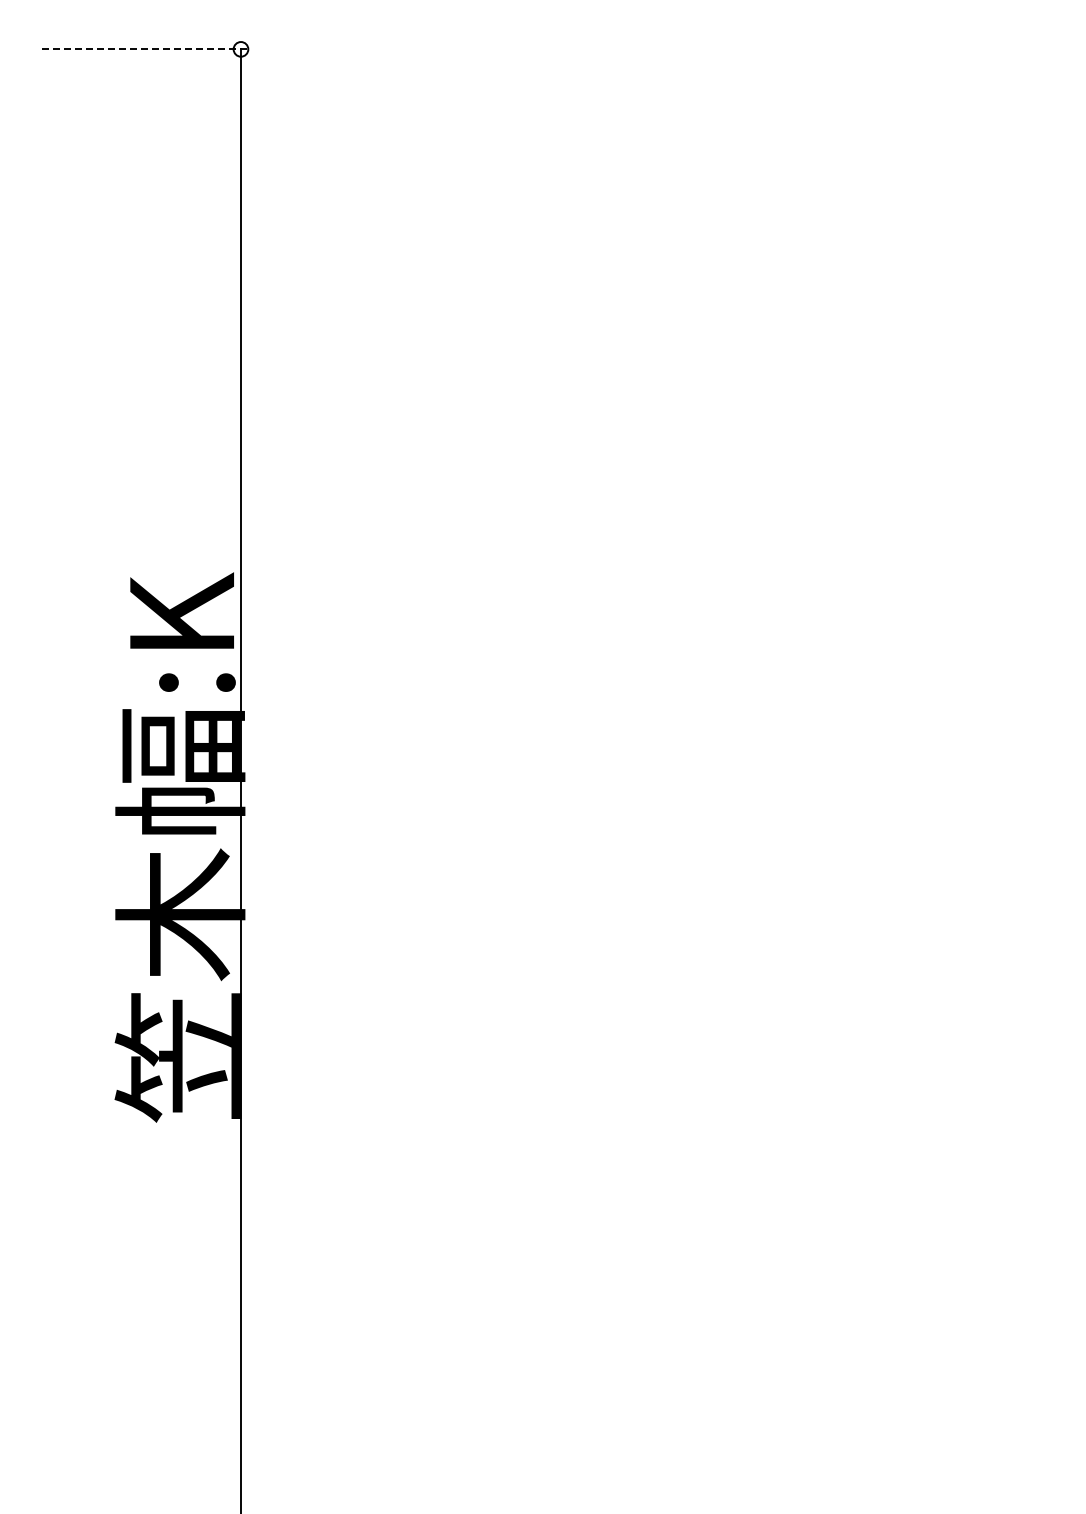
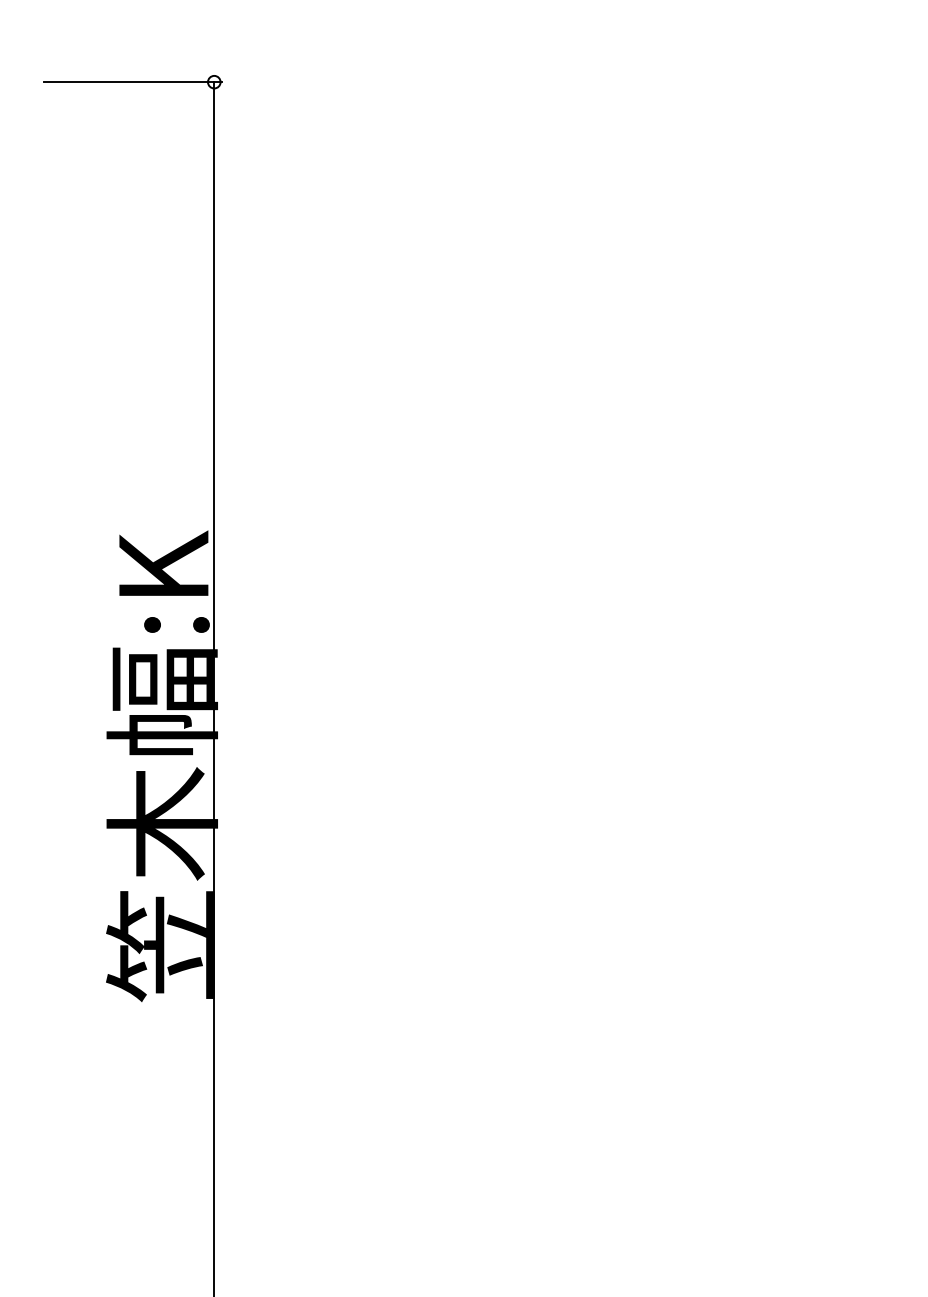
line: (145, 49) -> (132, 82), dashed -> solid

